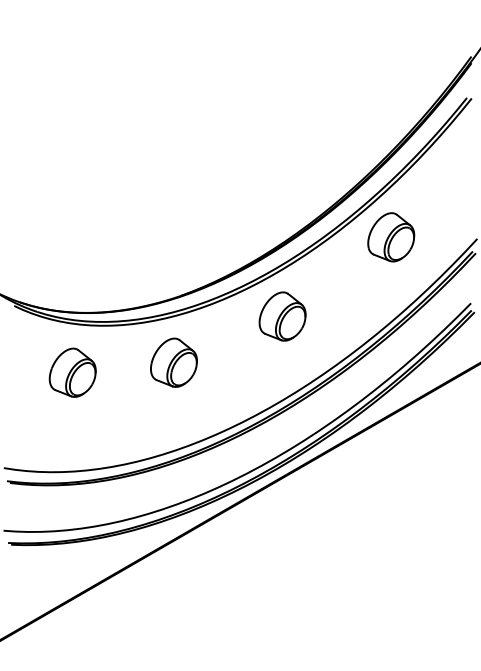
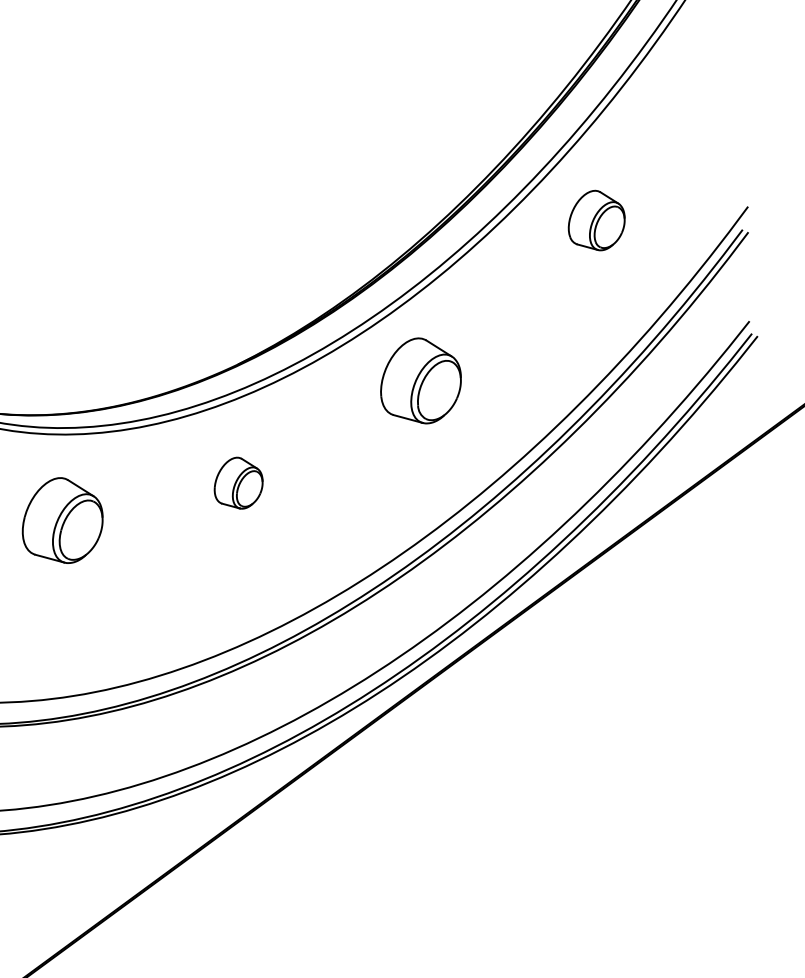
part: (391, 237) -> (596, 220), size x0.7
part: (173, 362) -> (237, 483), size x0.6

